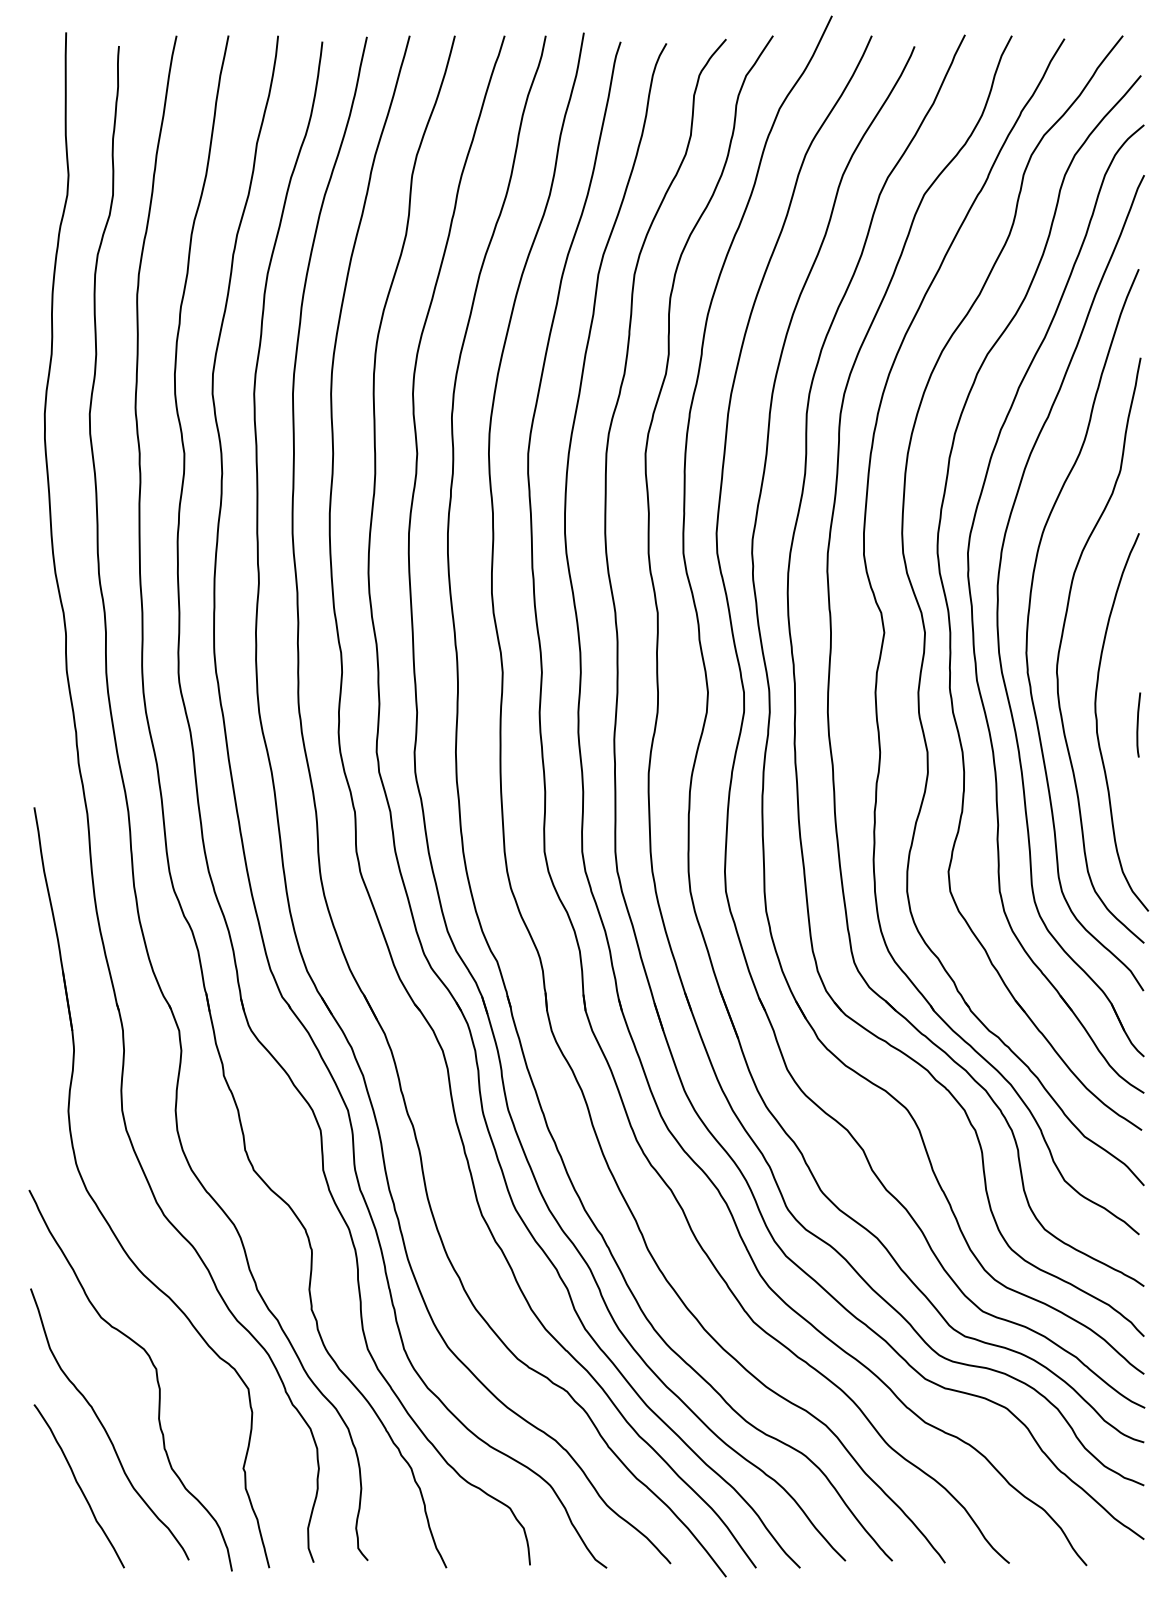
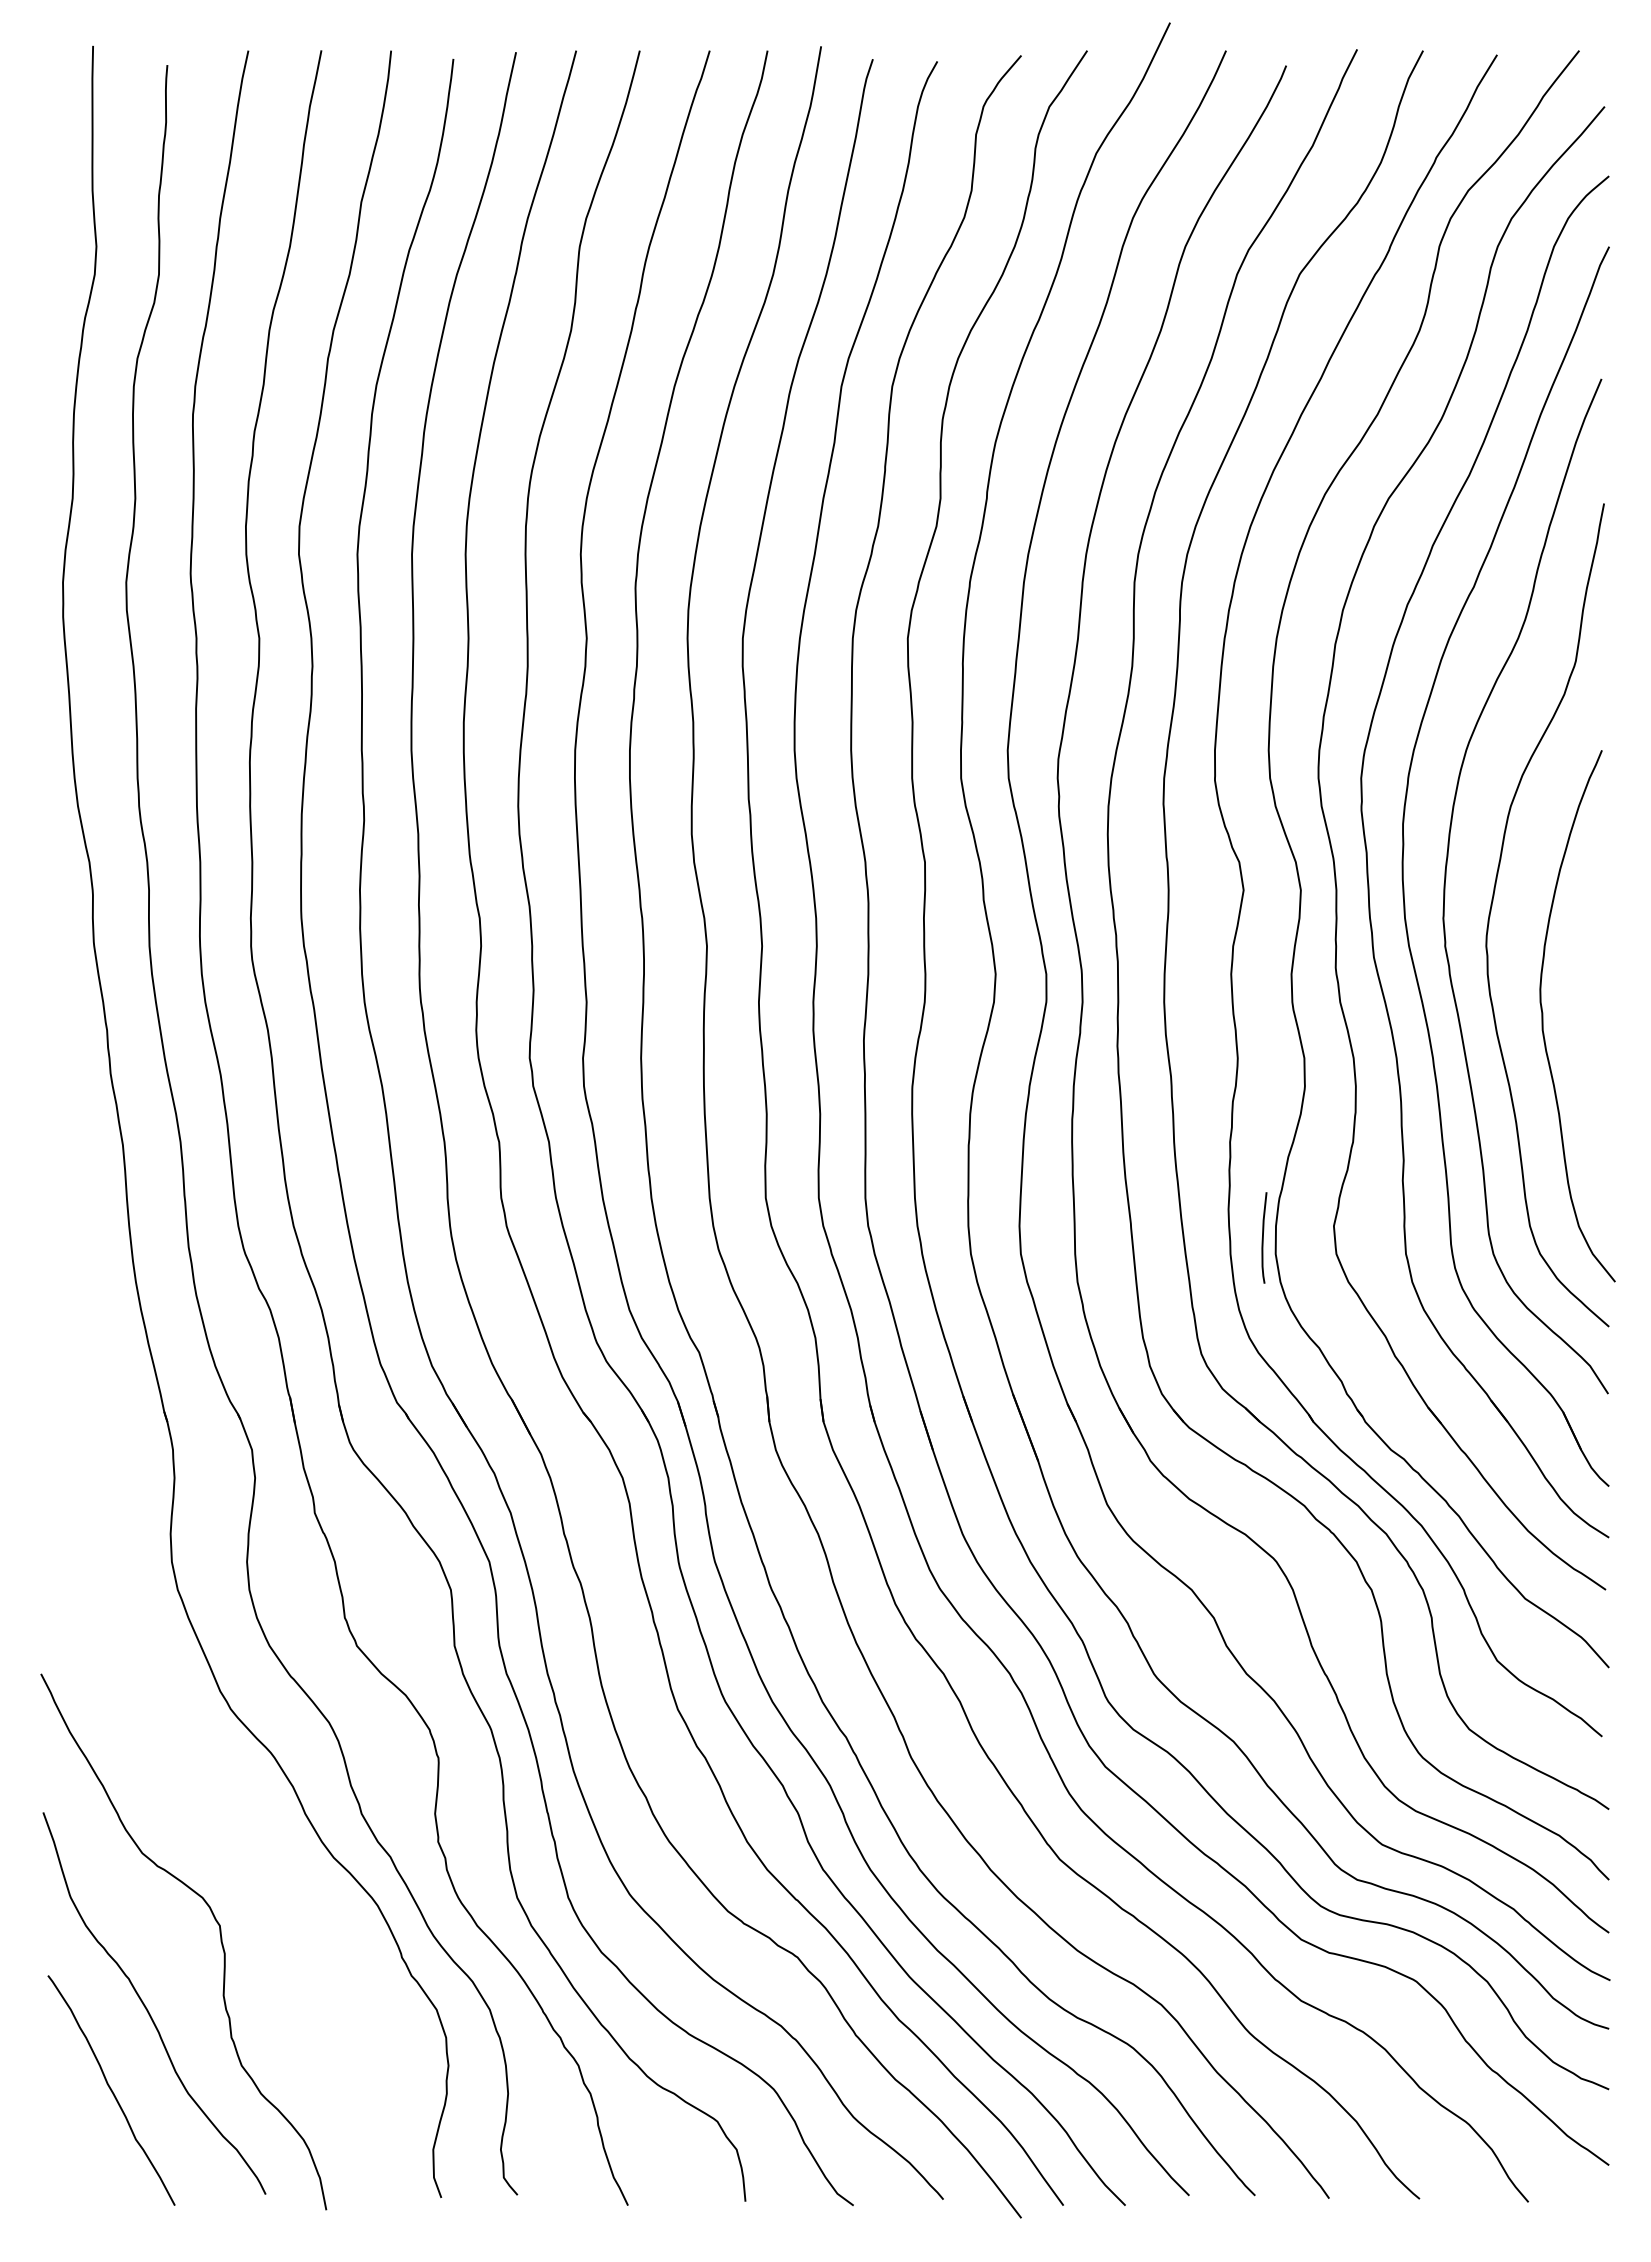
curve: (1138, 724) -> (1263, 1237), moved
part: (104, 1216) -> (146, 1710), removed

